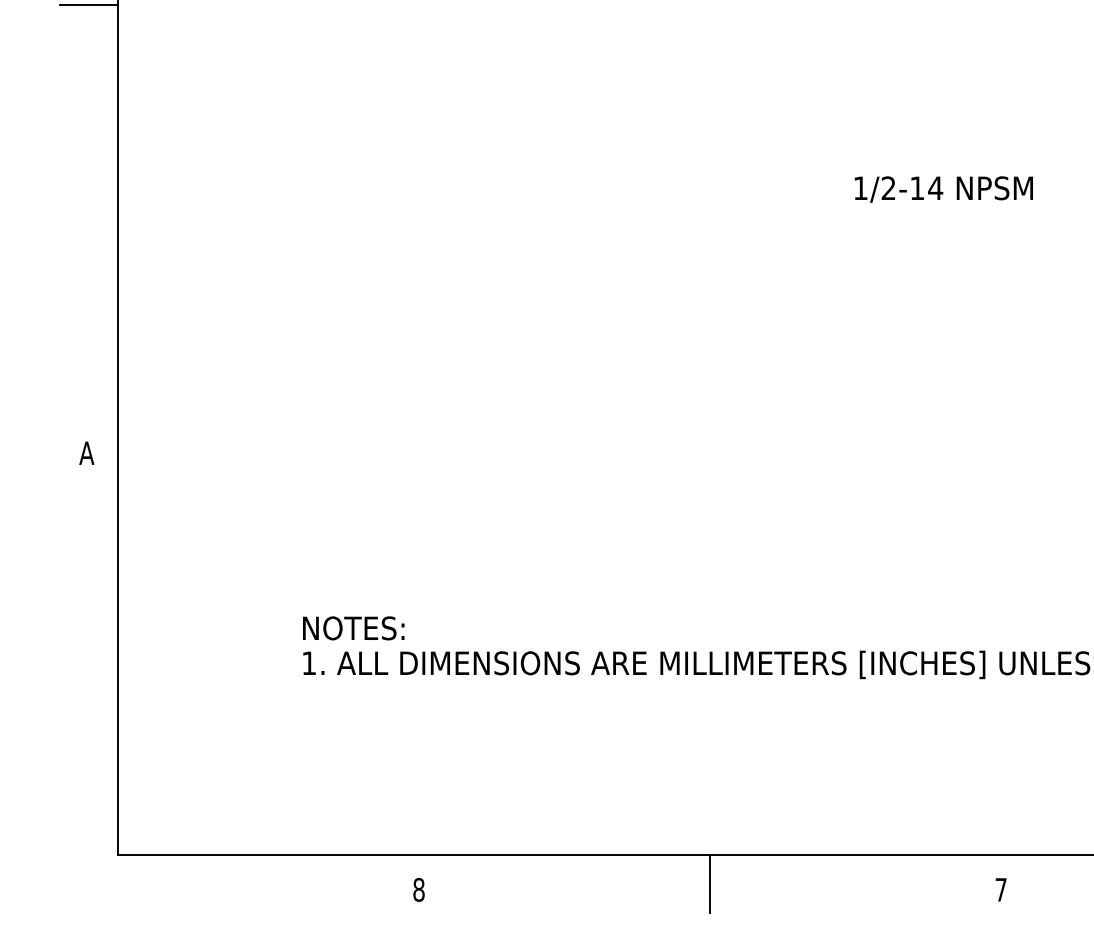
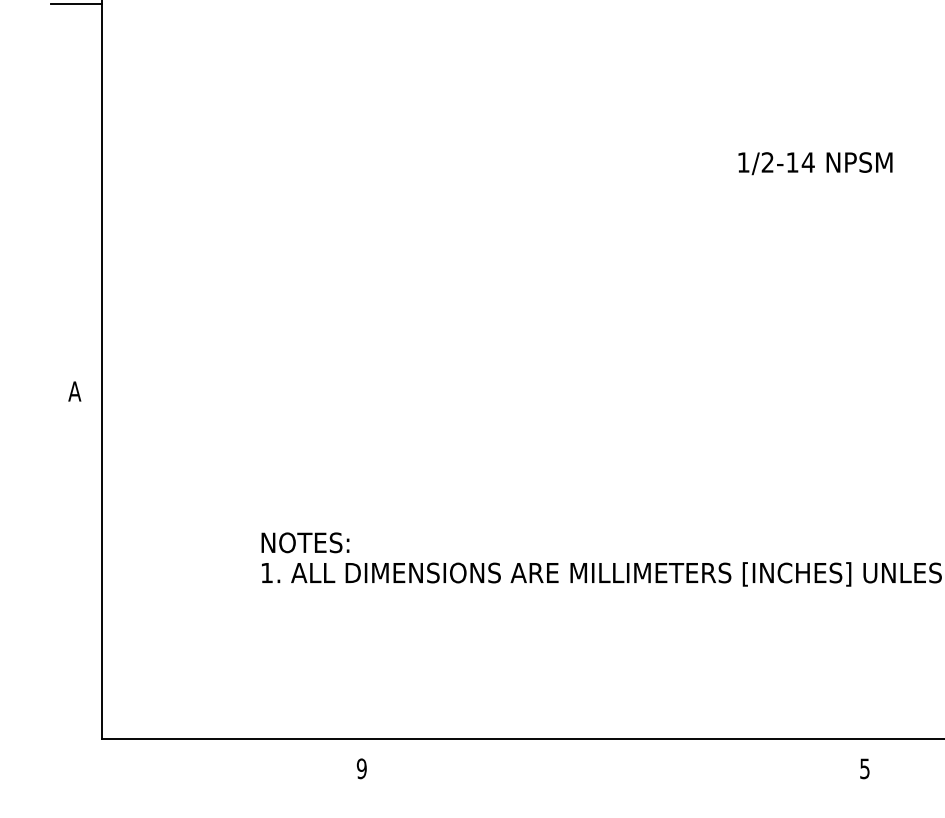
line: (710, 883) -> (613, 763), removed
text: (418, 889) -> (361, 768), 8 -> 9
text: (1000, 889) -> (864, 768), 7 -> 5

